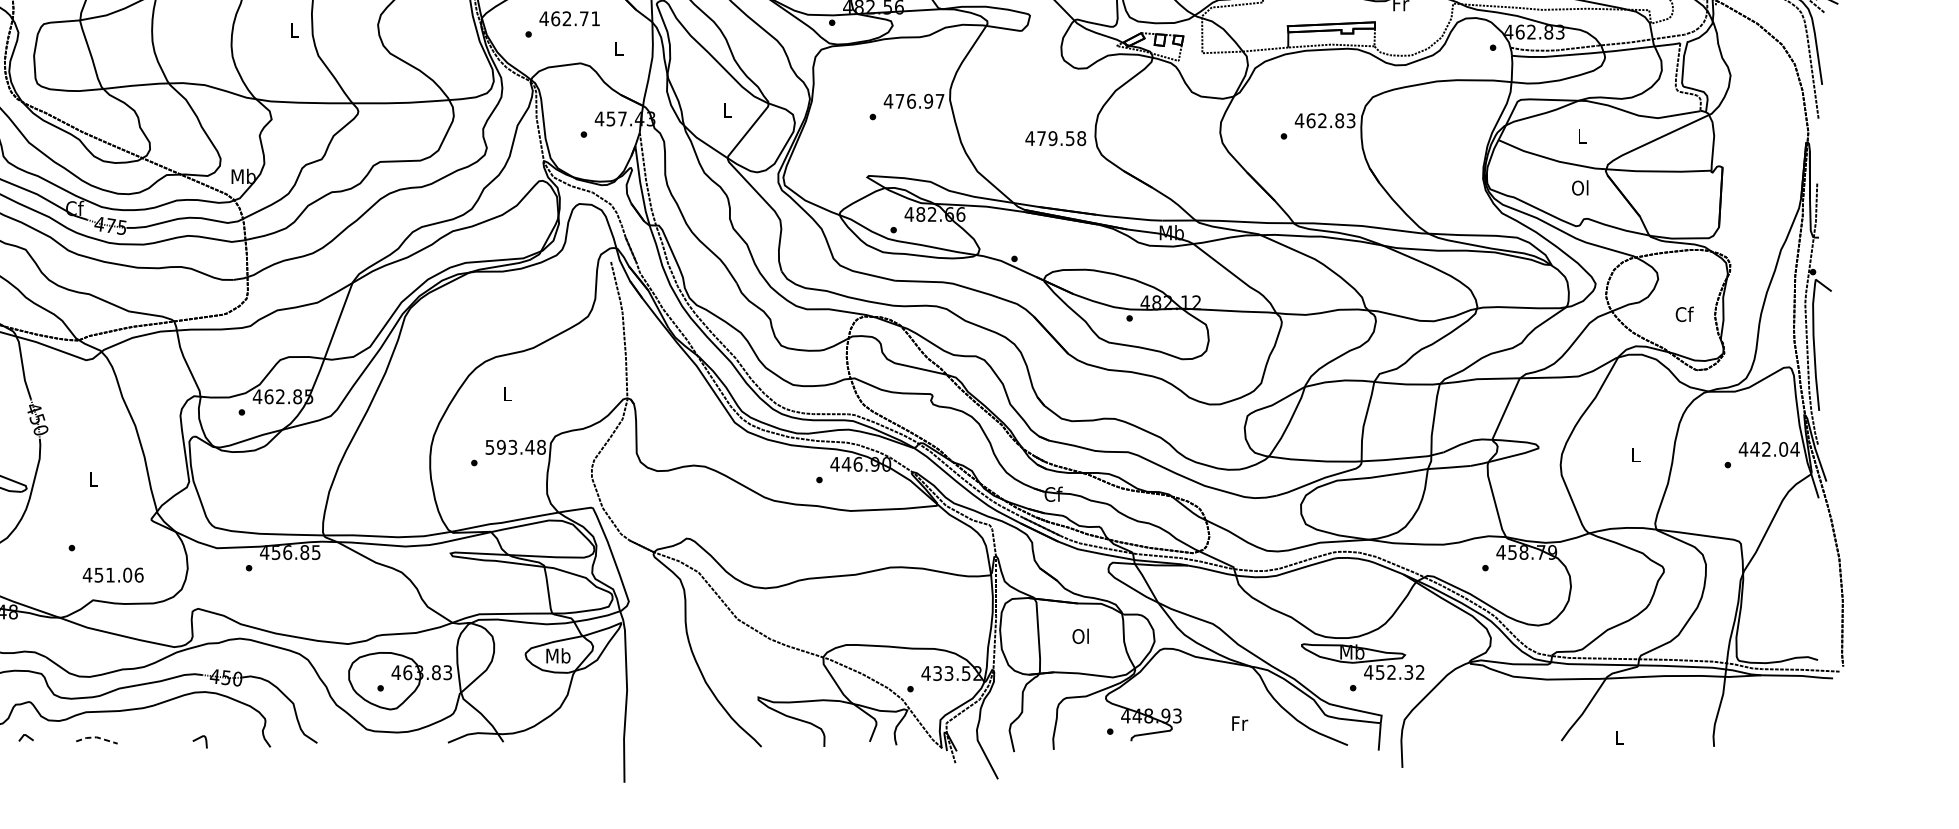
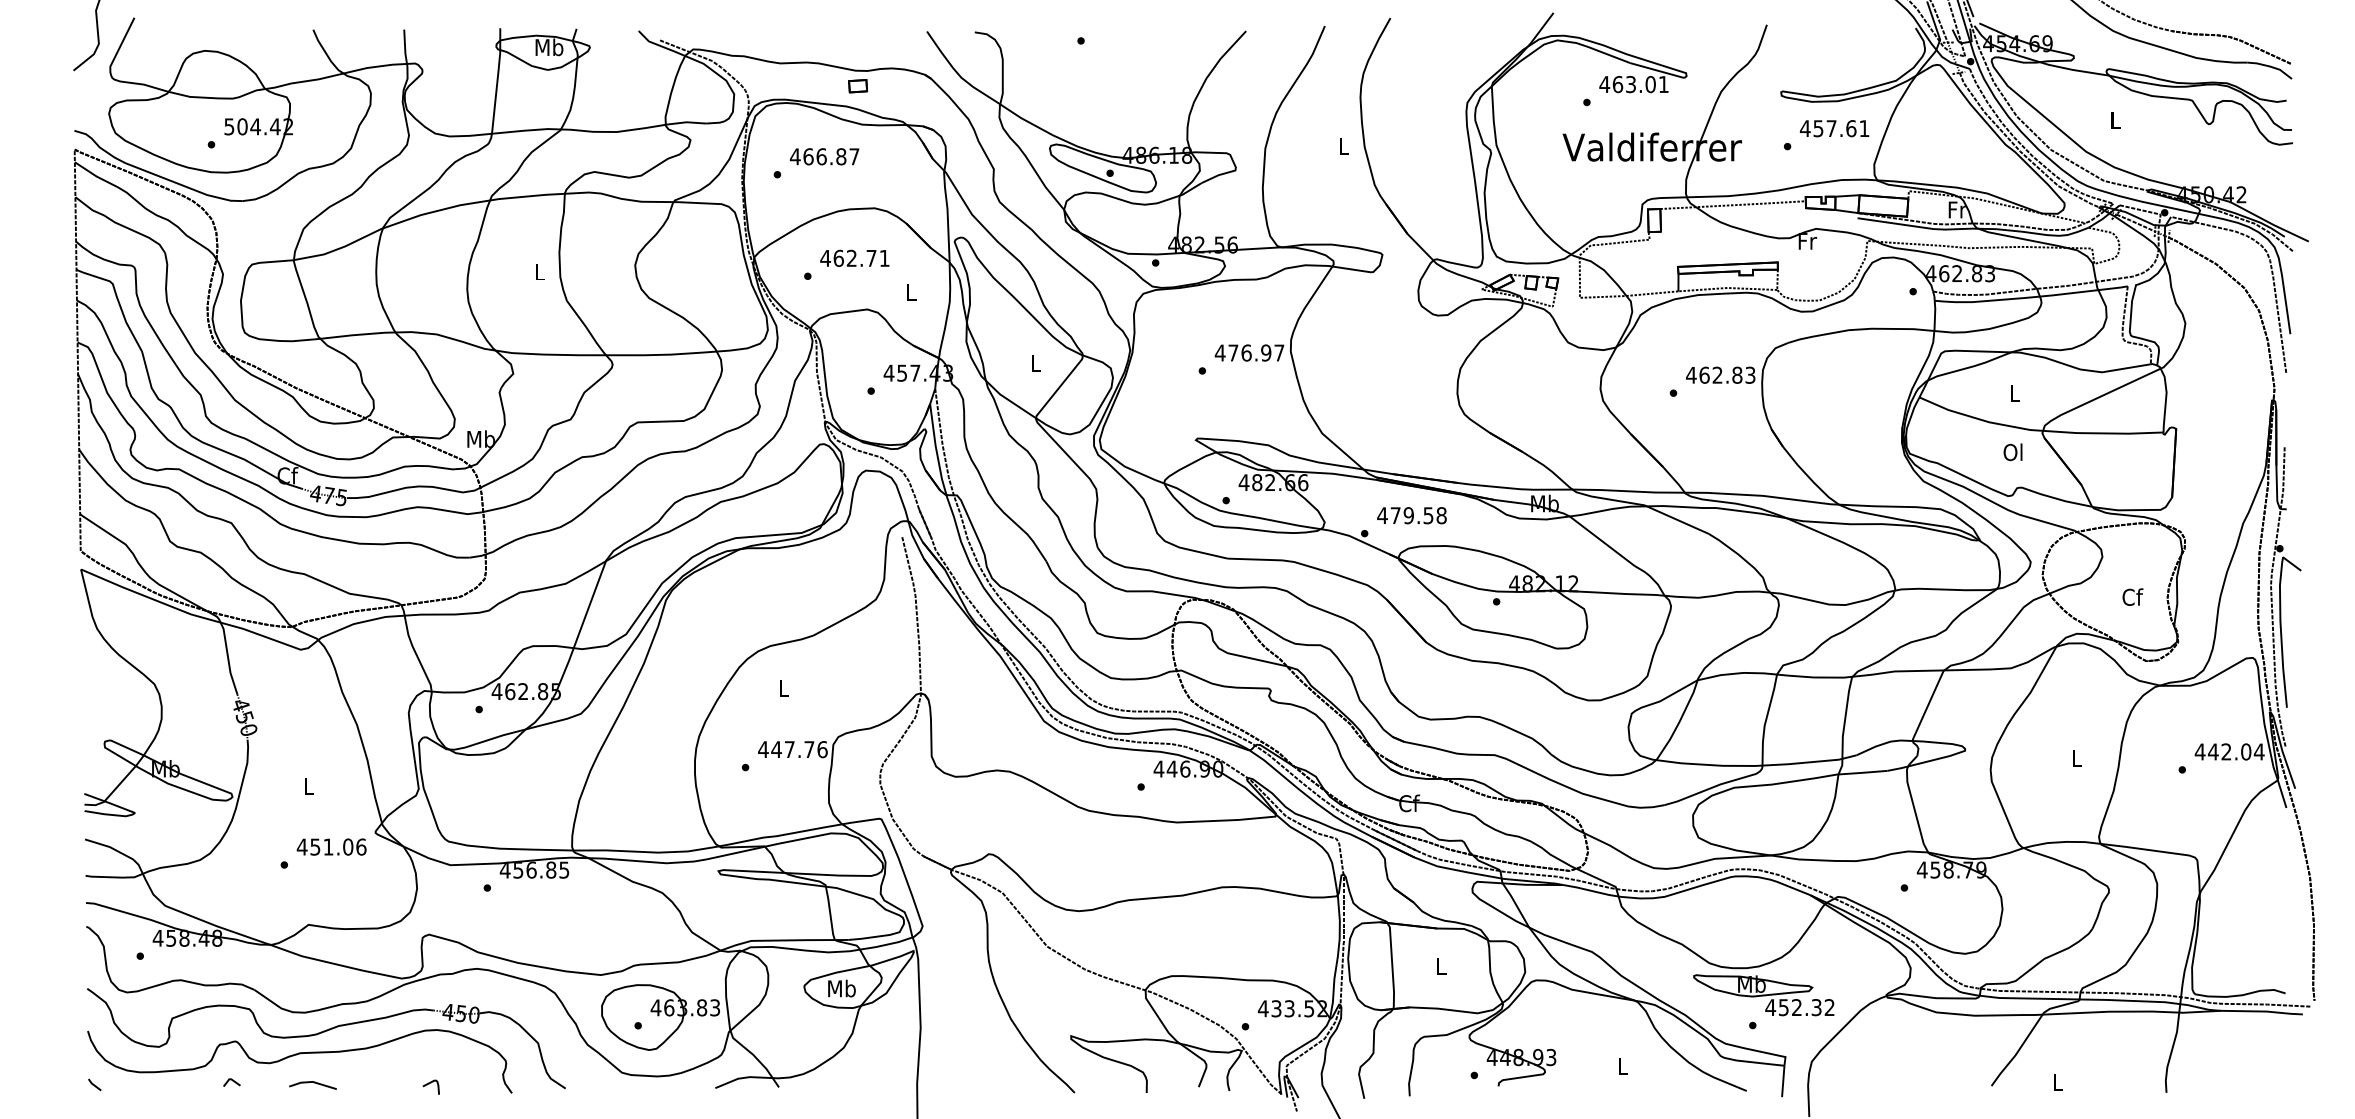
text: (1055, 138) -> (1411, 515), moved
text: (515, 447) -> (792, 749), 593.48 -> 447.76
text: (113, 574) -> (331, 846), moved
text: (1080, 635) -> (1440, 965), Ol -> L
text: (1240, 722) -> (1623, 1065), Fr -> L
line: (96, 736) -> (312, 1081), dashed -> solid

